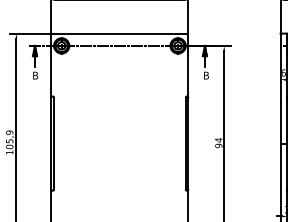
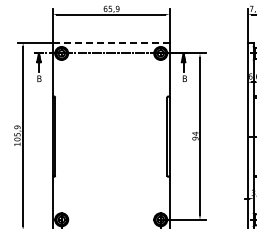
line: (119, 33) -> (110, 42), solid -> dashed

